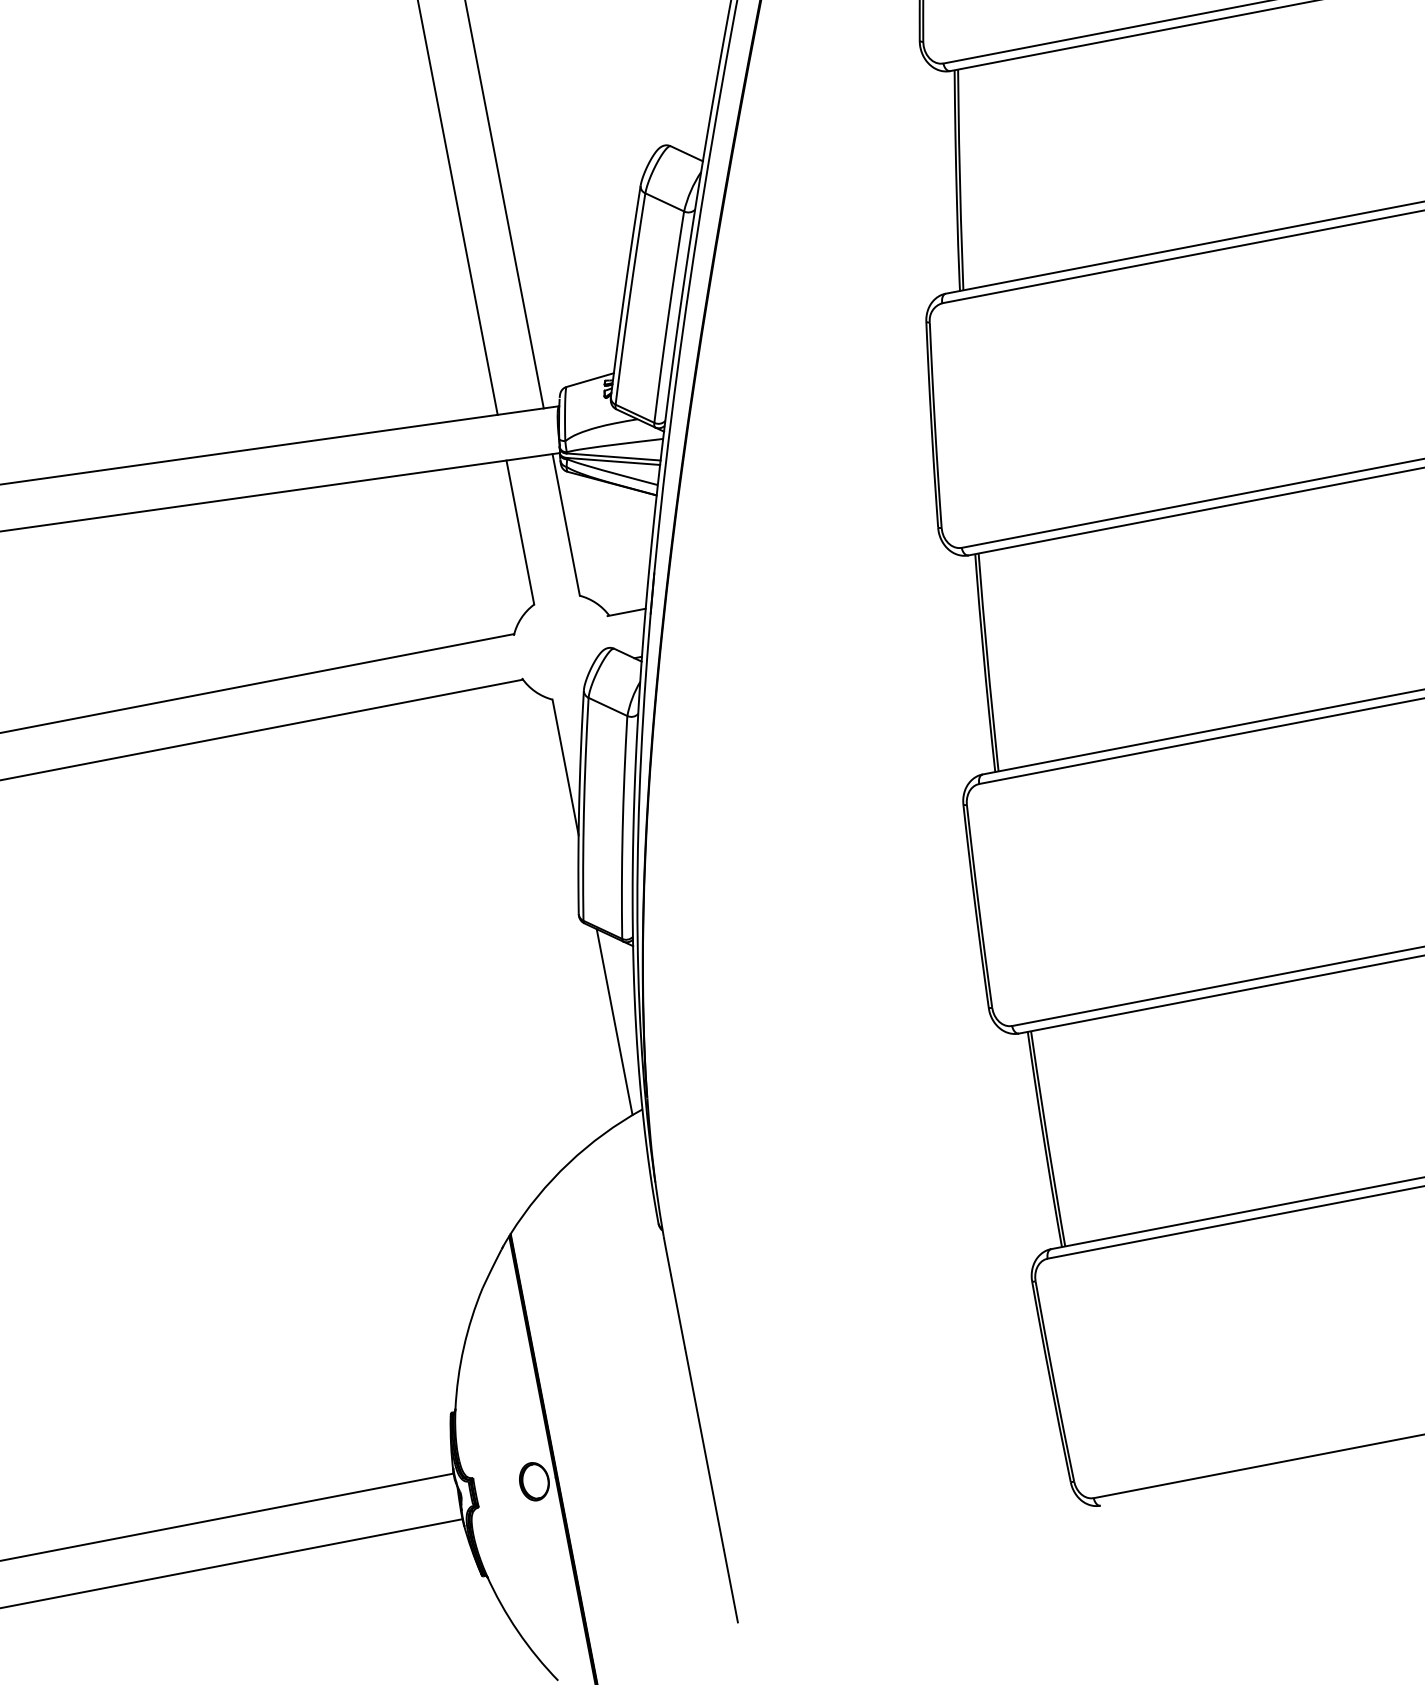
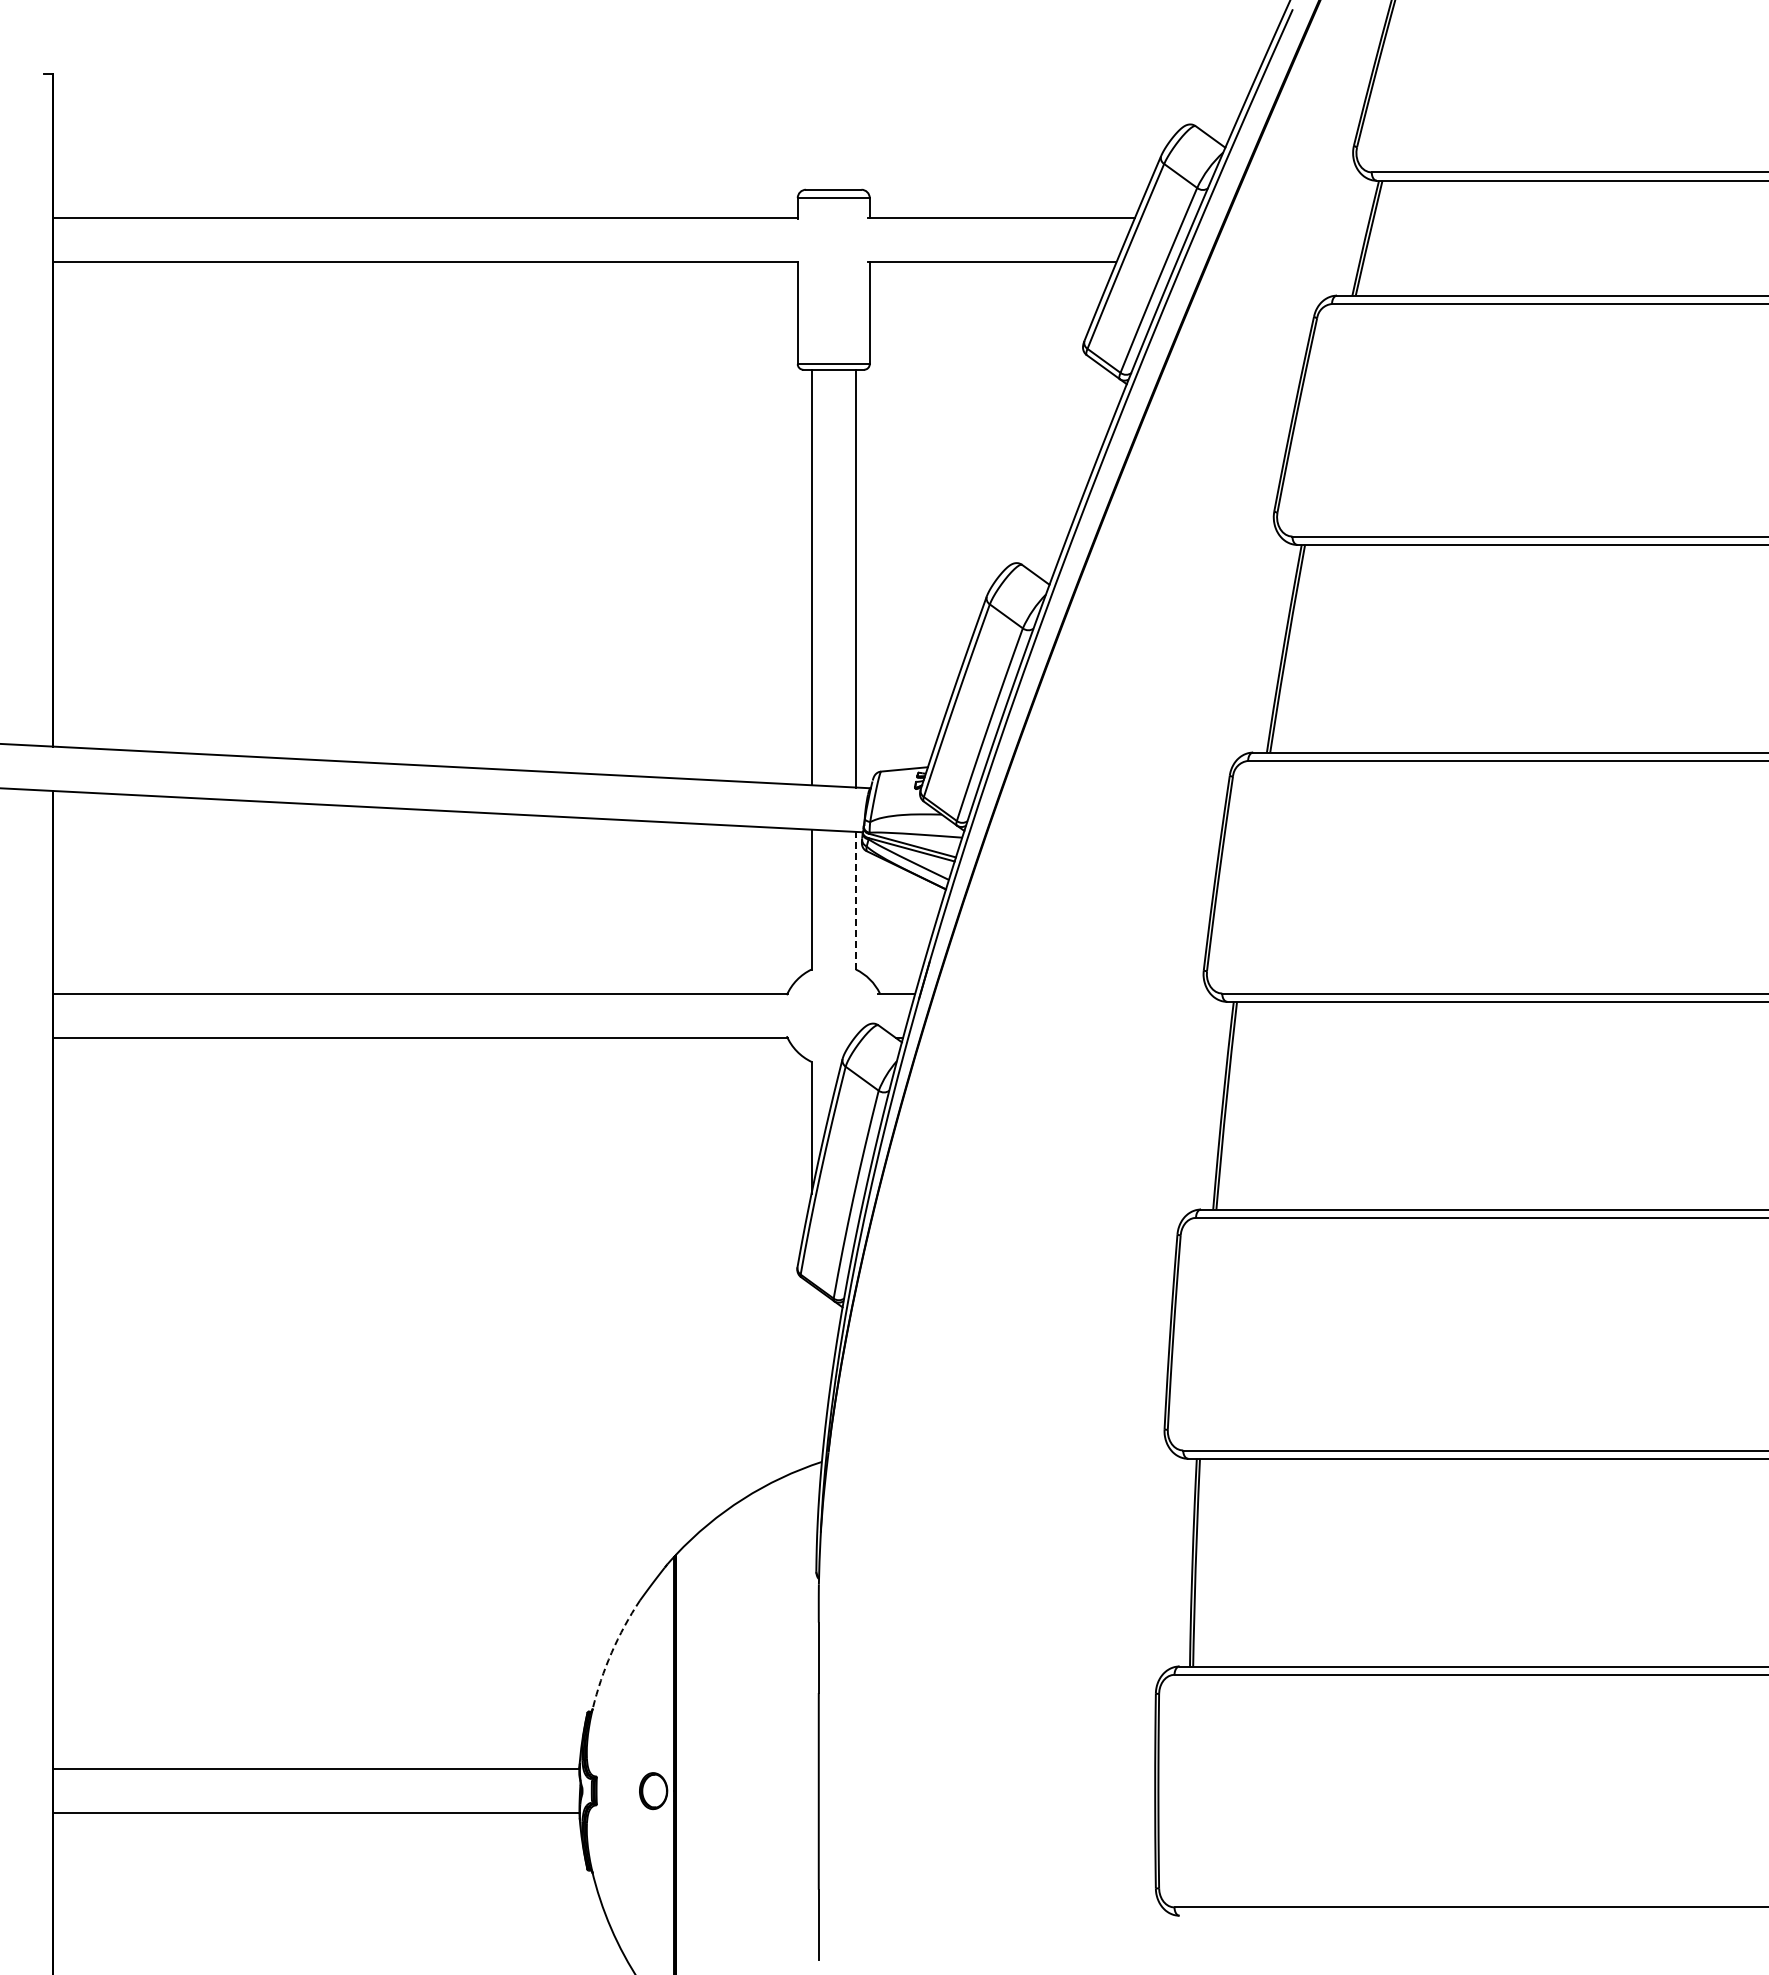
line: (565, 524) -> (855, 900), solid -> dashed
line: (614, 1021) -> (811, 1374), removed
arc: (463, 1347) -> (611, 1652), solid -> dashed

